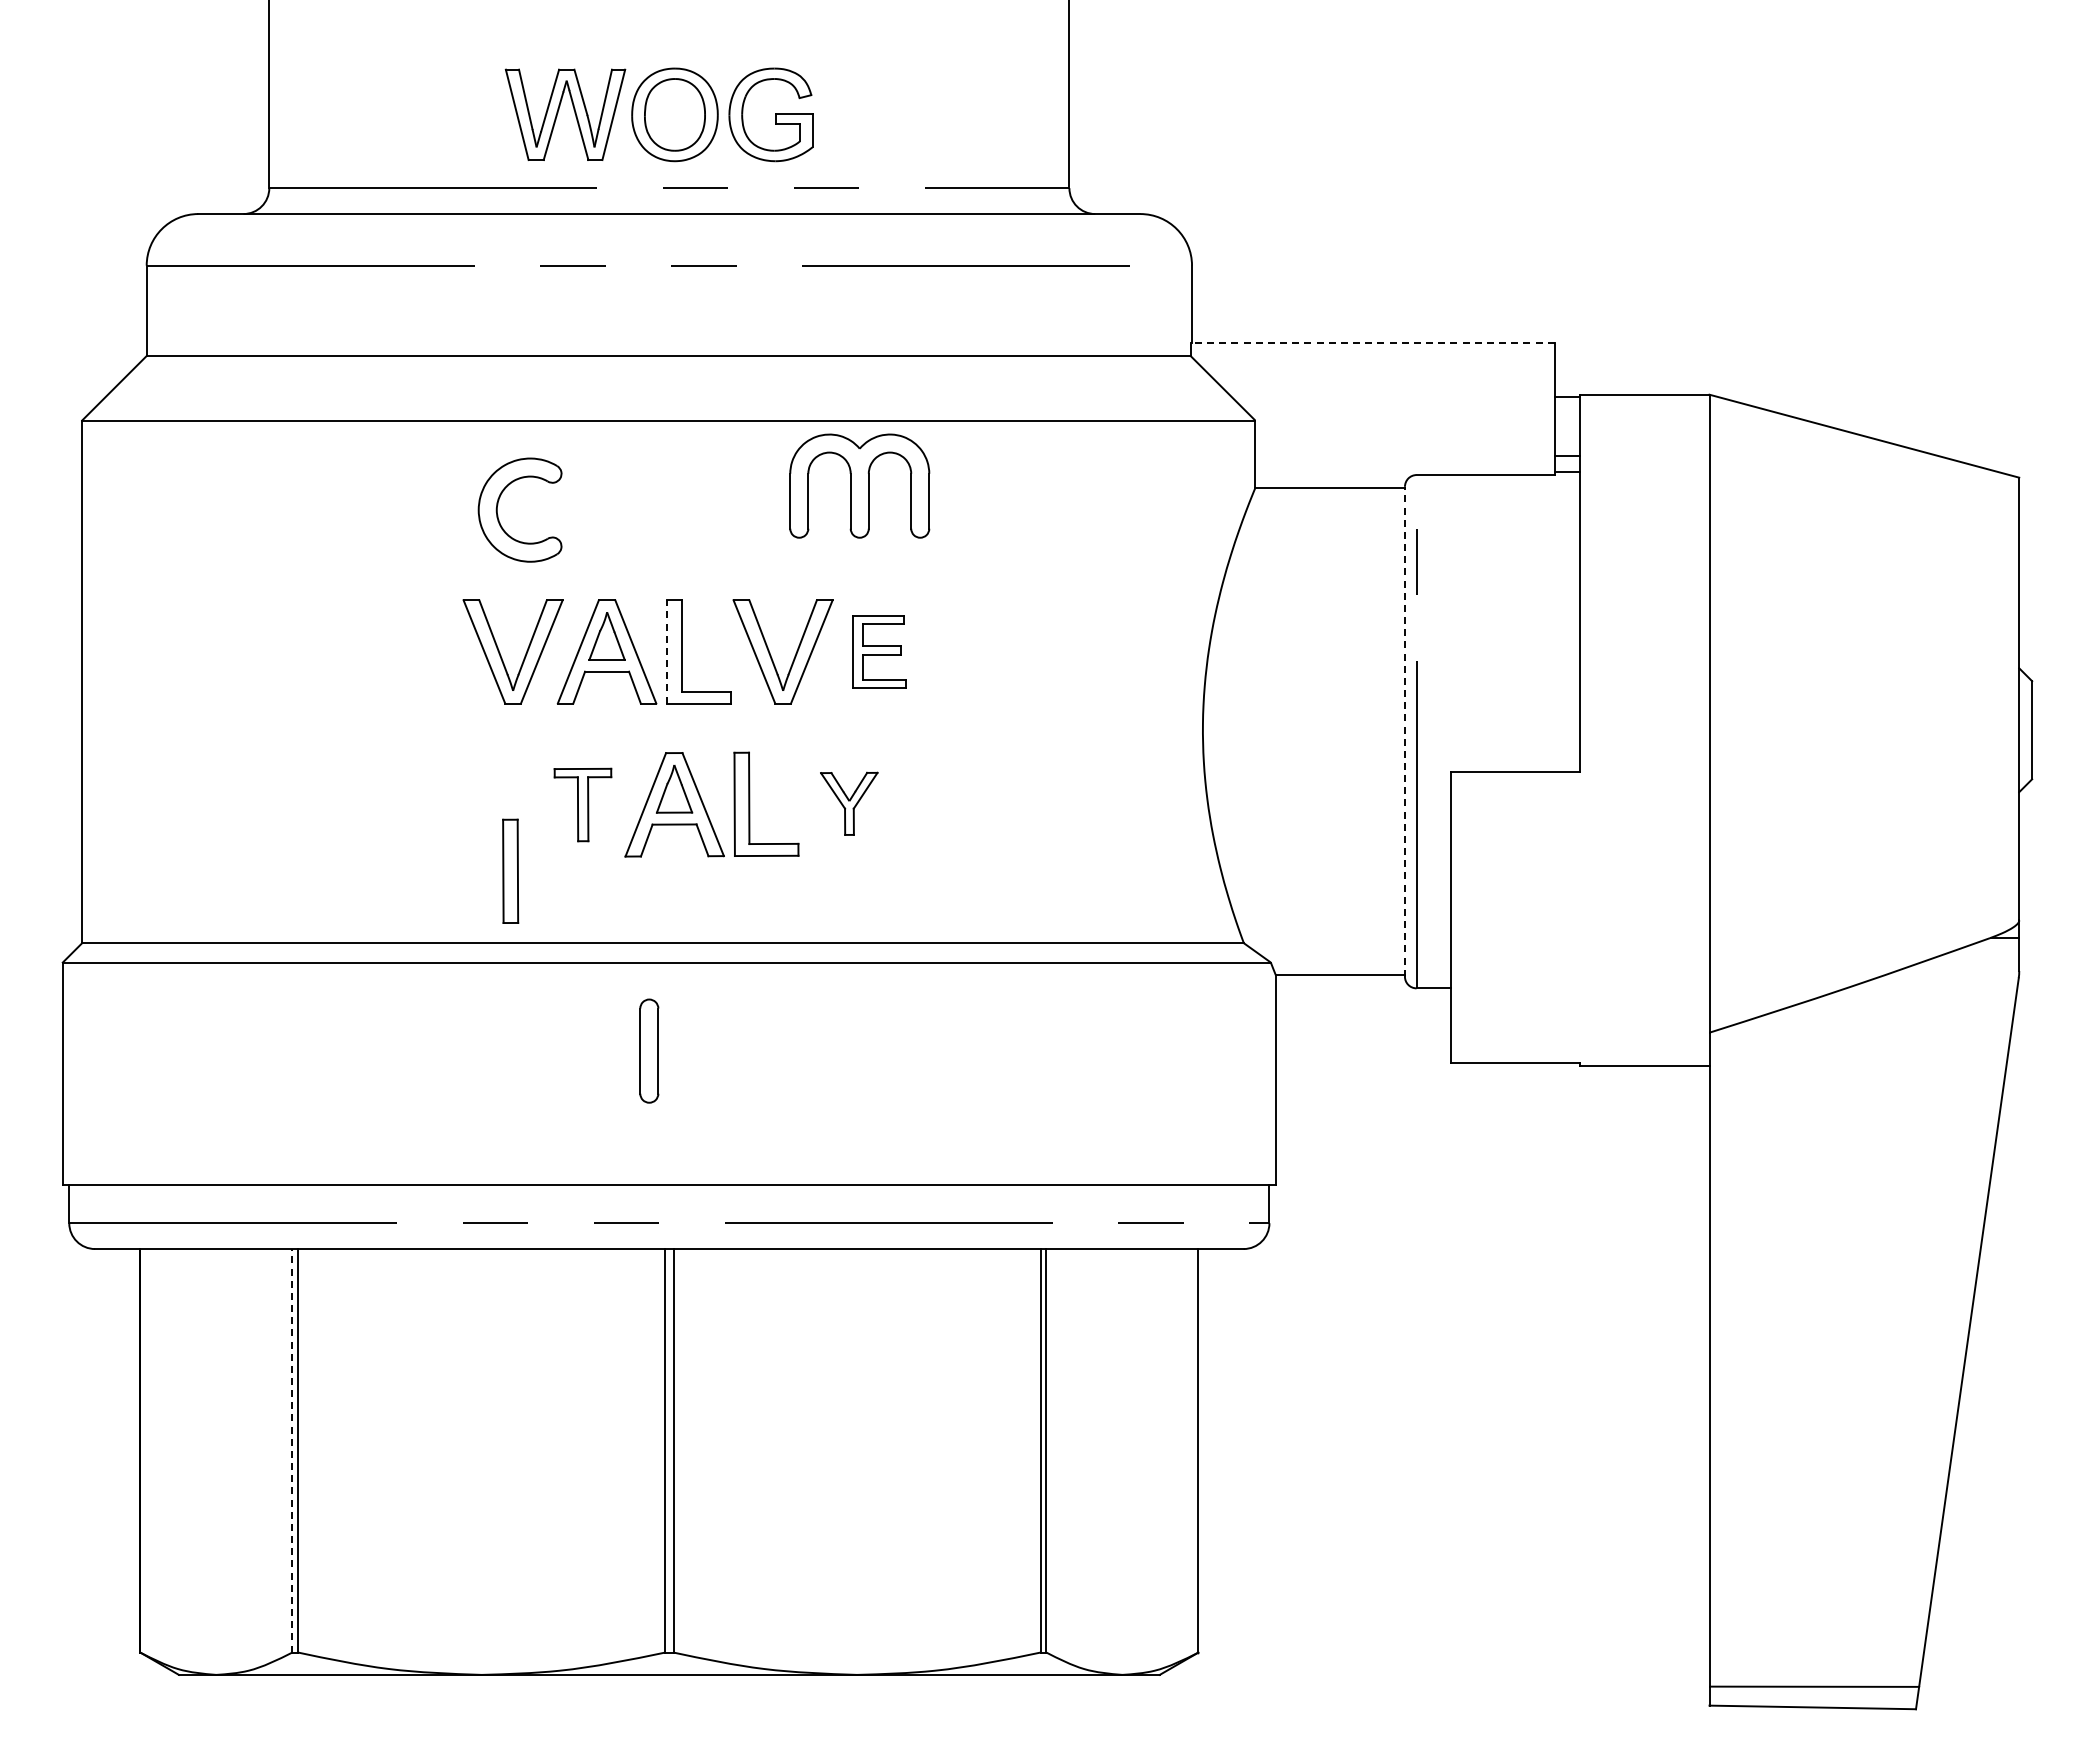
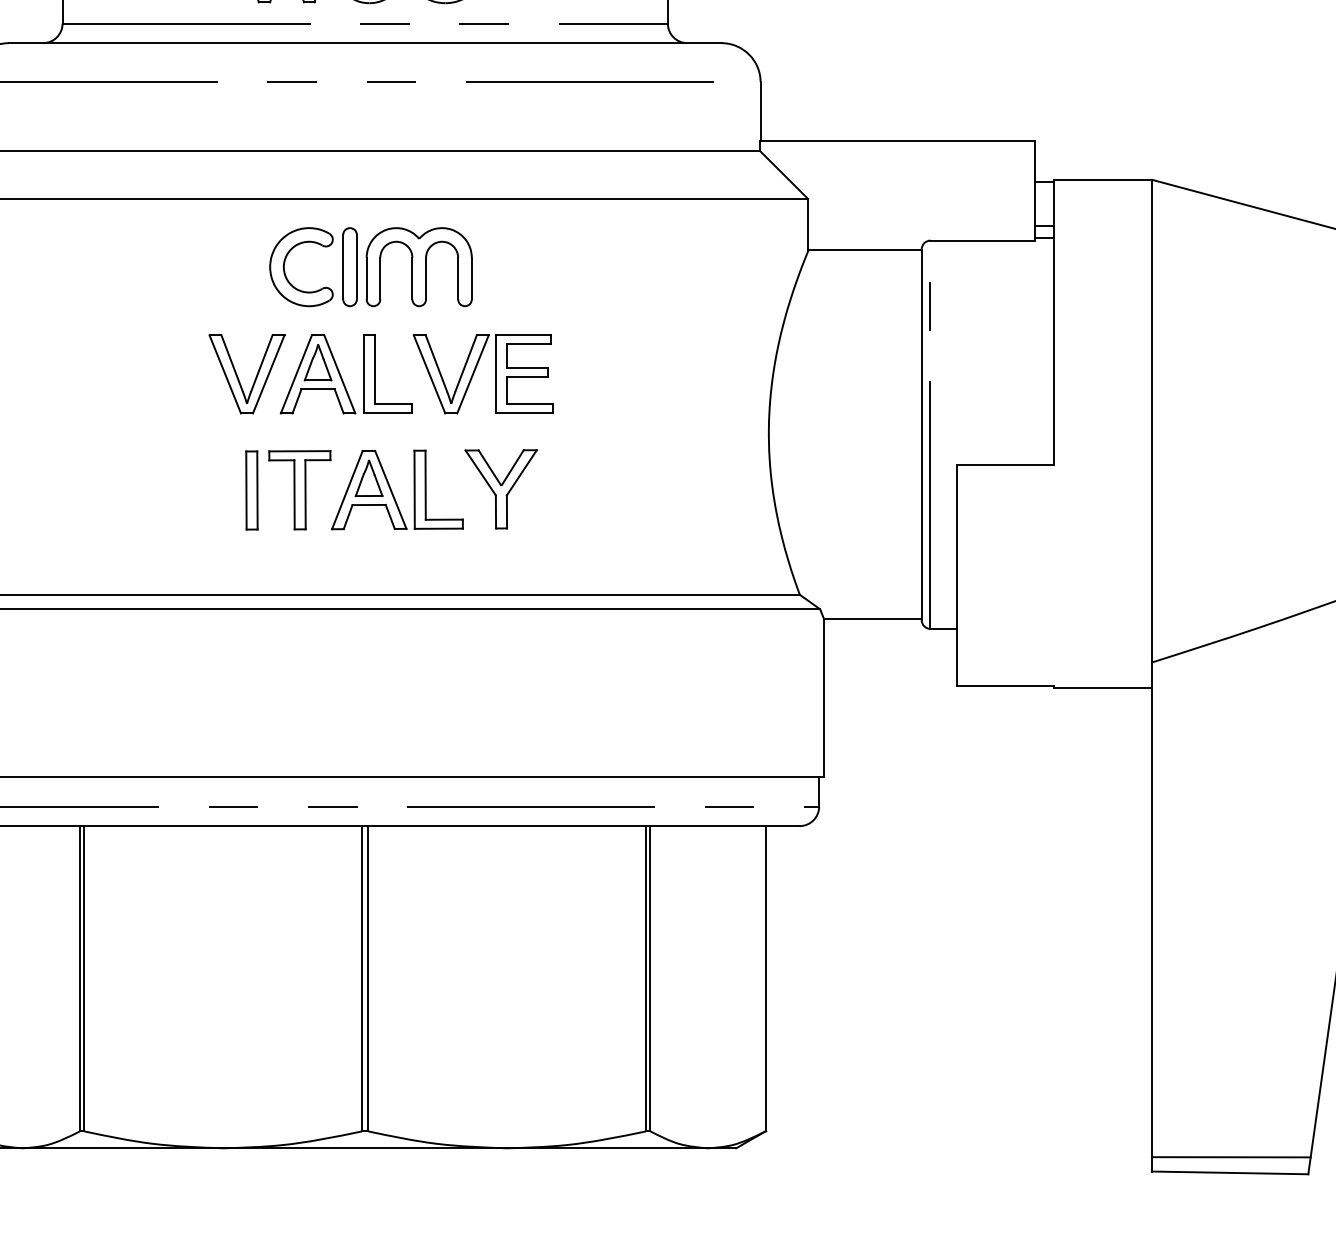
line: (1372, 343) -> (897, 141), dashed -> solid
part: (859, 485) -> (419, 266), moved
part: (498, 505) -> (285, 263), moved
line: (667, 651) -> (363, 374), dashed -> solid
part: (879, 651) -> (524, 374), size x1.43
line: (1404, 731) -> (921, 434), dashed -> solid
part: (849, 803) -> (501, 489), size x1.67
part: (582, 804) -> (299, 489), size x1.43
part: (510, 870) -> (251, 489), moved
part: (649, 1050) -> (350, 266), moved
line: (292, 1450) -> (80, 978), dashed -> solid

